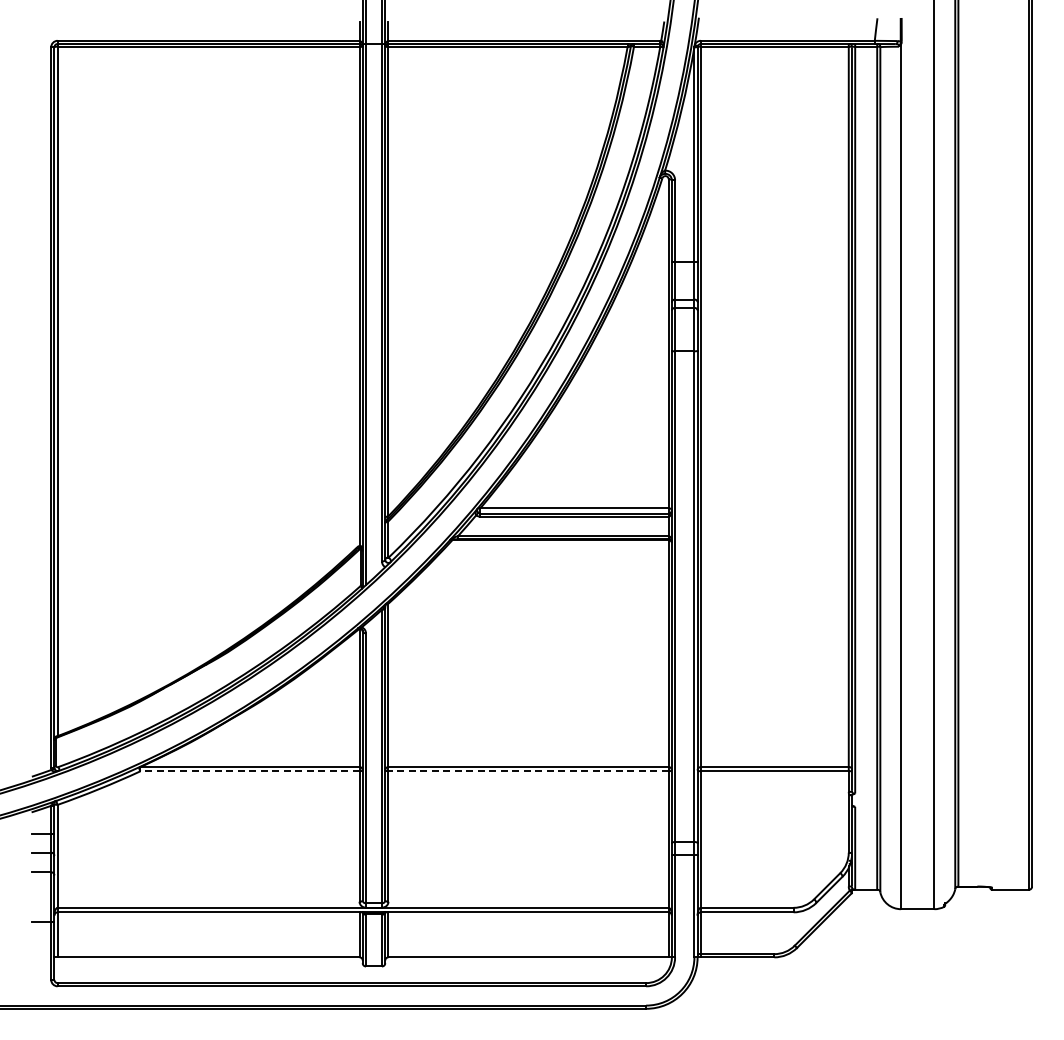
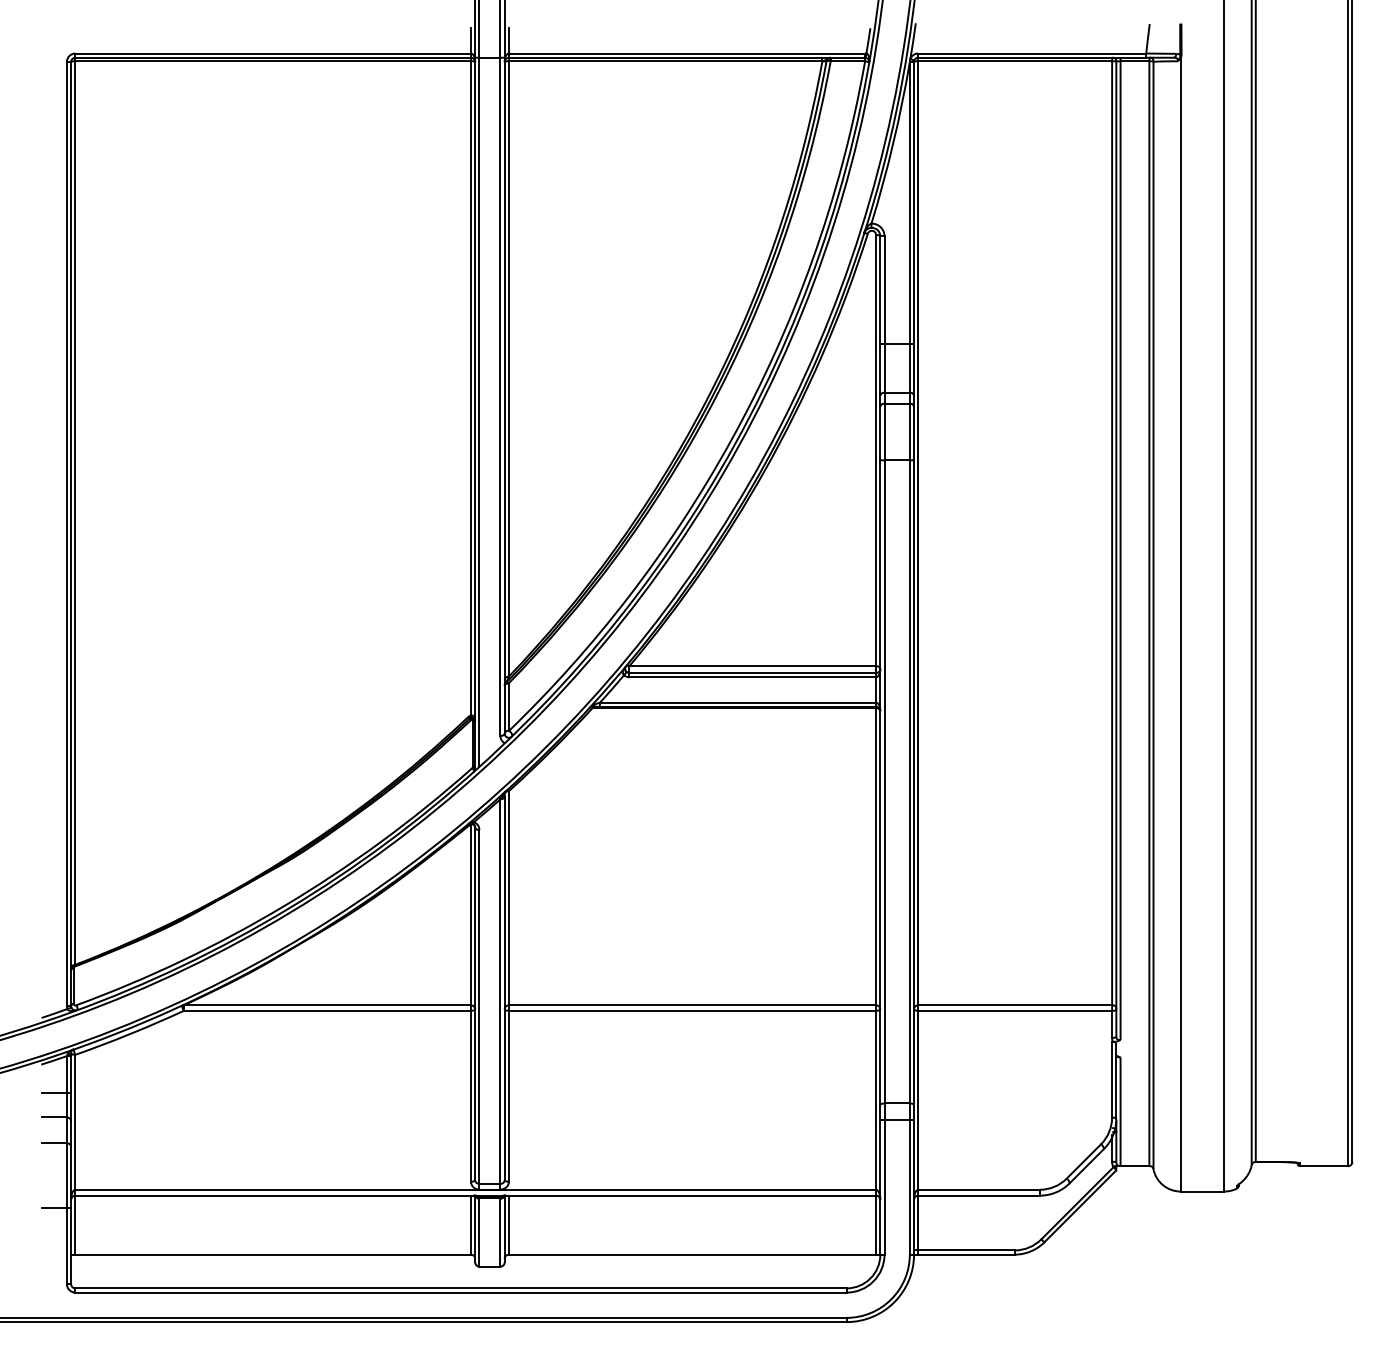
line: (249, 771) -> (326, 1011), dashed -> solid
line: (528, 771) -> (692, 1011), dashed -> solid

